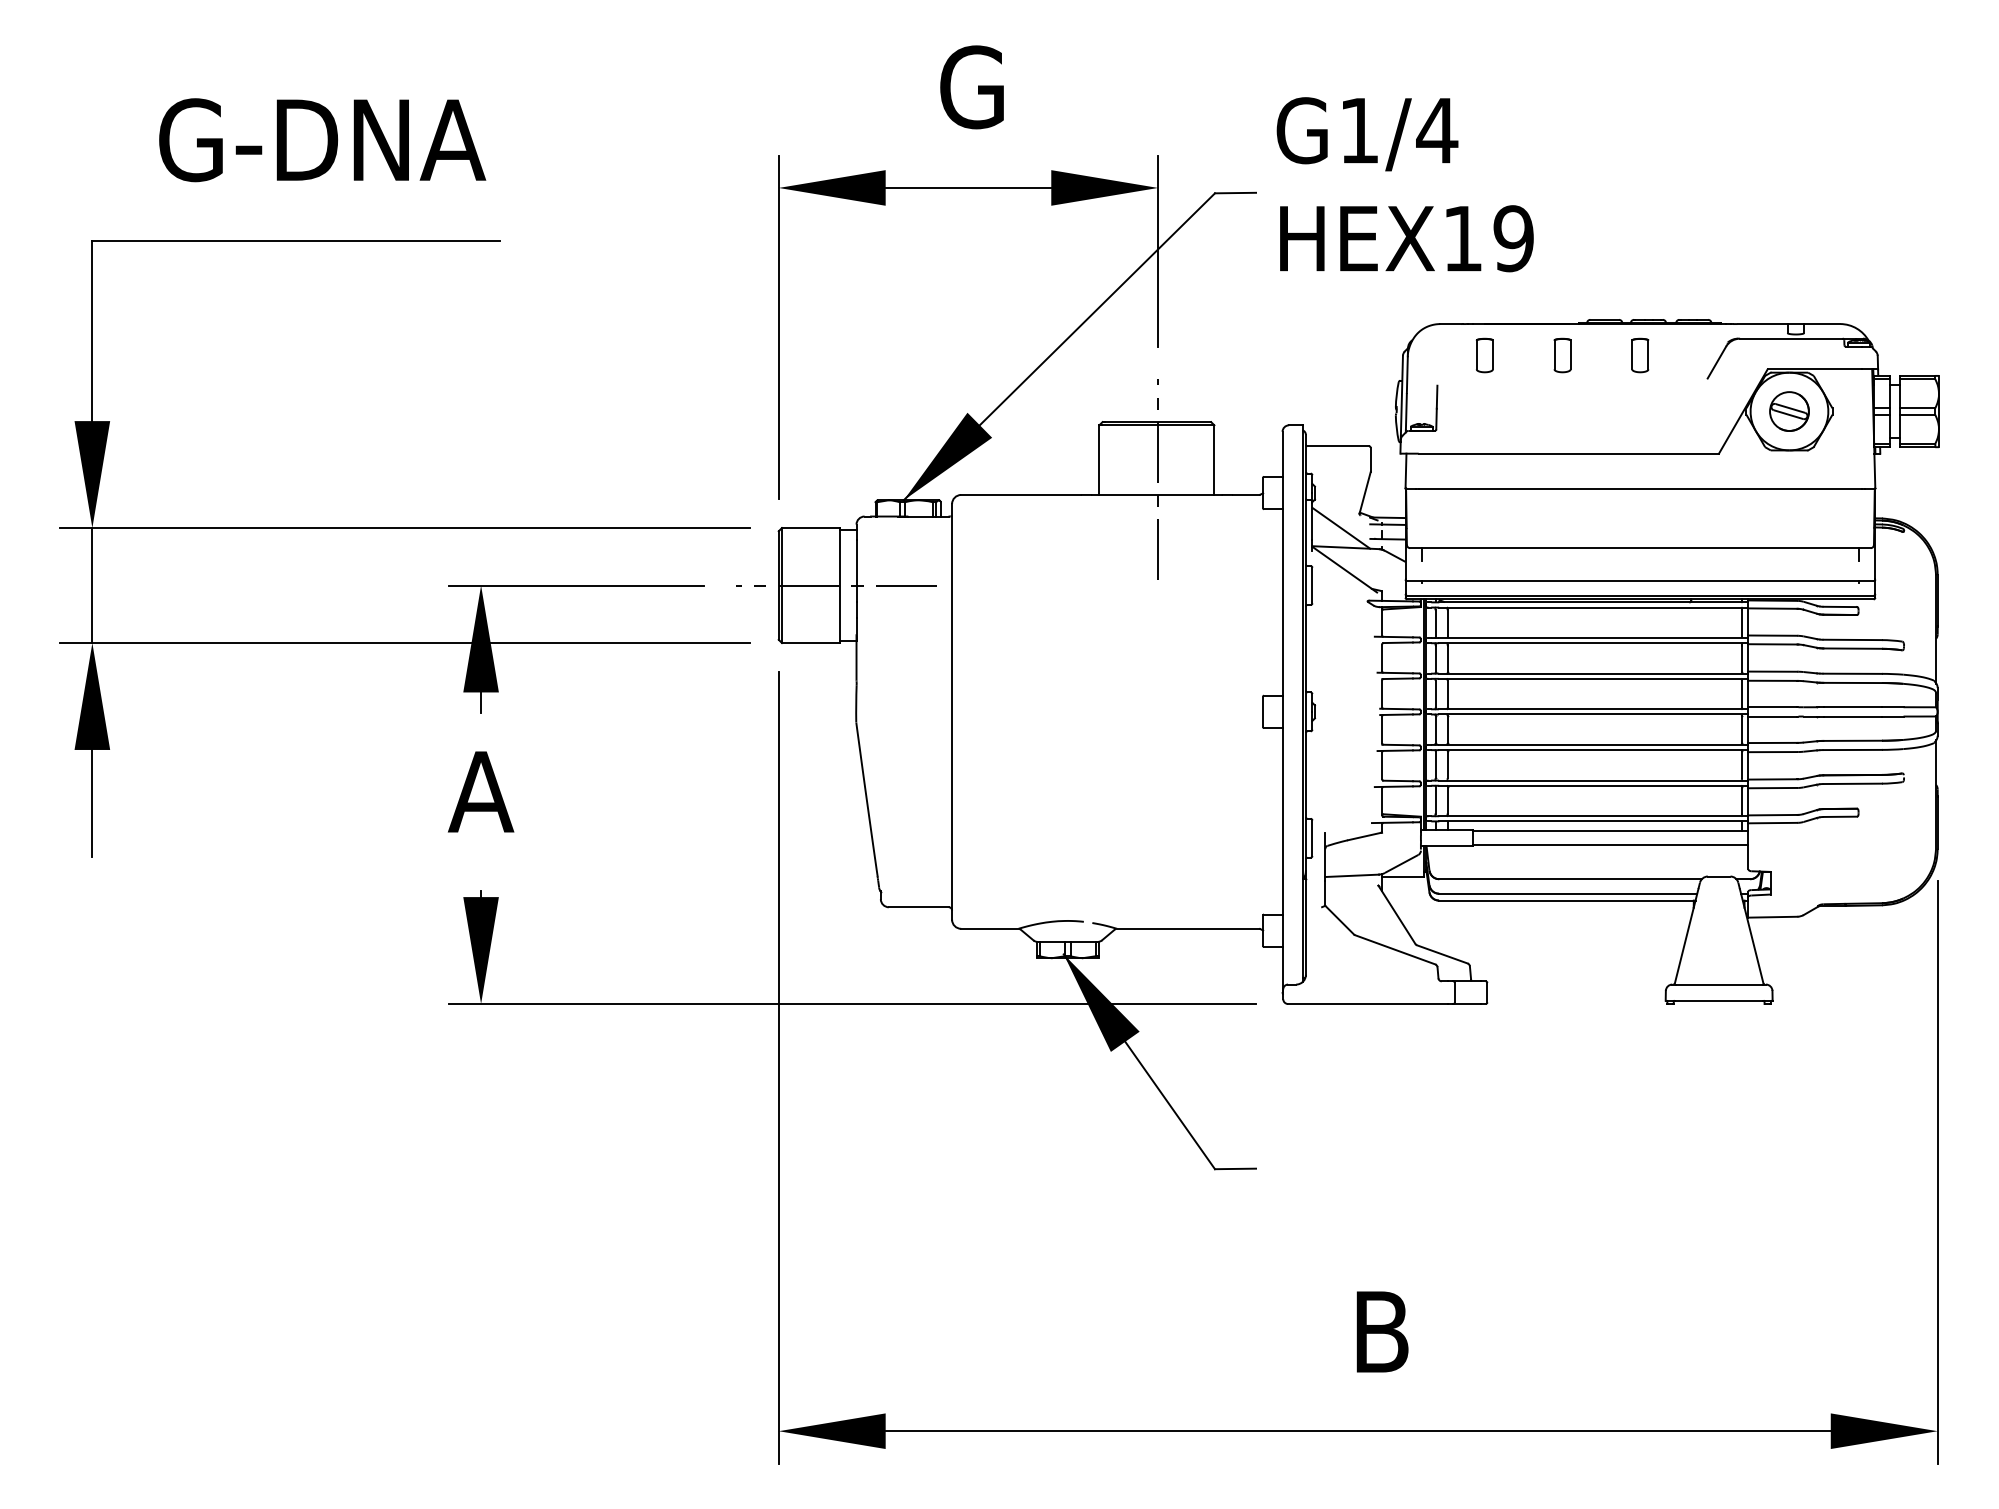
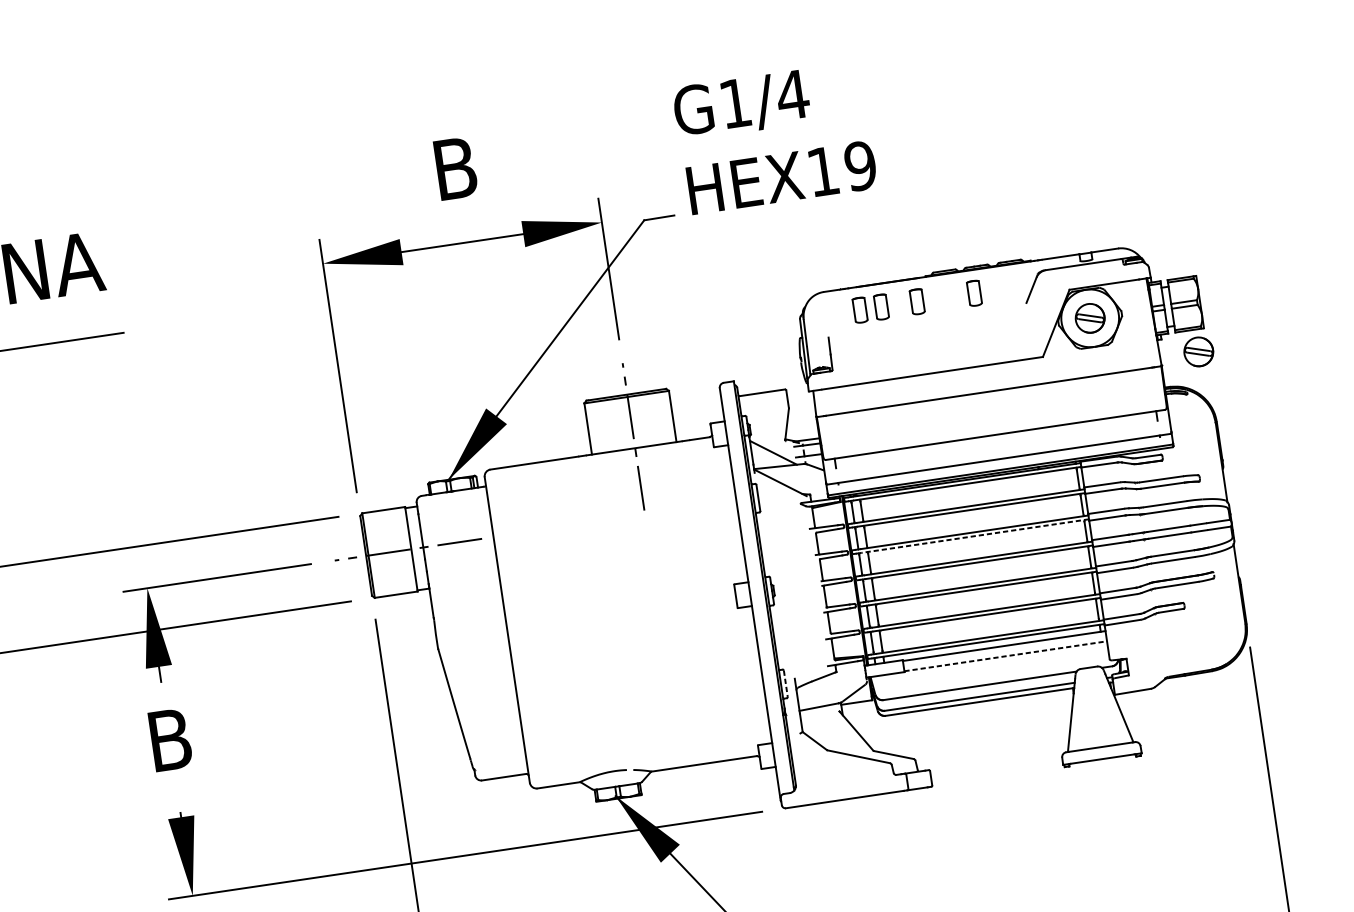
text: (971, 87) -> (453, 168), G -> B
text: (1404, 184) -> (774, 138), moved
part: (1513, 355) -> (881, 307), added
part: (1927, 477) -> (1198, 351), added
line: (1593, 678) -> (975, 535), solid -> dashed
text: (480, 791) -> (169, 739), A -> B
line: (1312, 838) -> (785, 683), solid -> dashed
line: (1610, 844) -> (1005, 656), solid -> dashed

